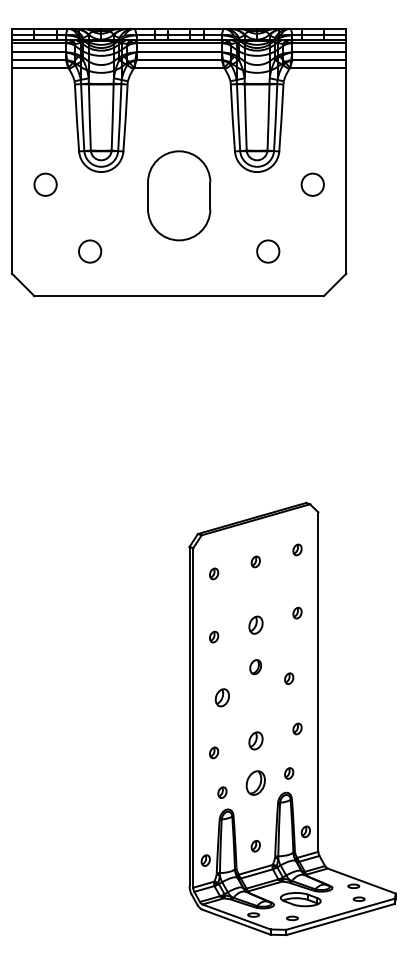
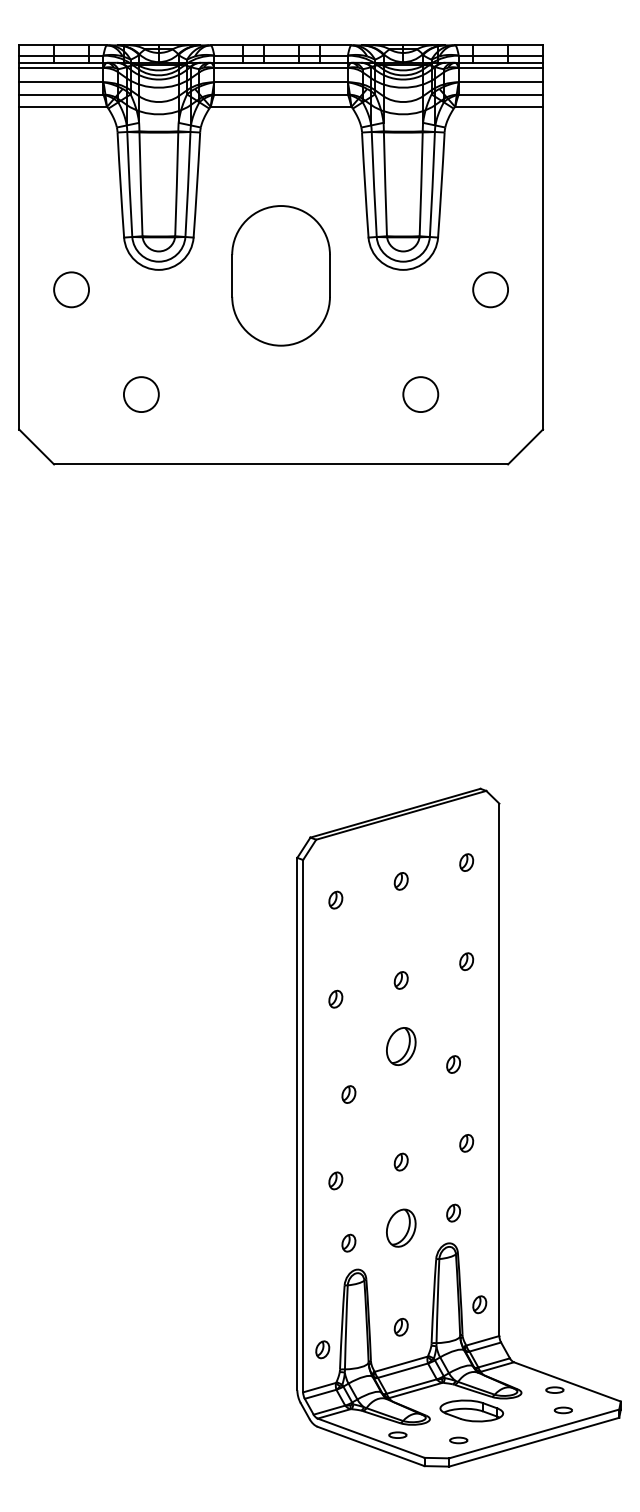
part: (179, 195) -> (281, 275), moved
part: (255, 624) -> (400, 979), size x0.62
part: (255, 666) -> (400, 1045), size x1.67
part: (222, 697) -> (349, 1093), size x0.62
part: (255, 740) -> (400, 1161), size x0.62

